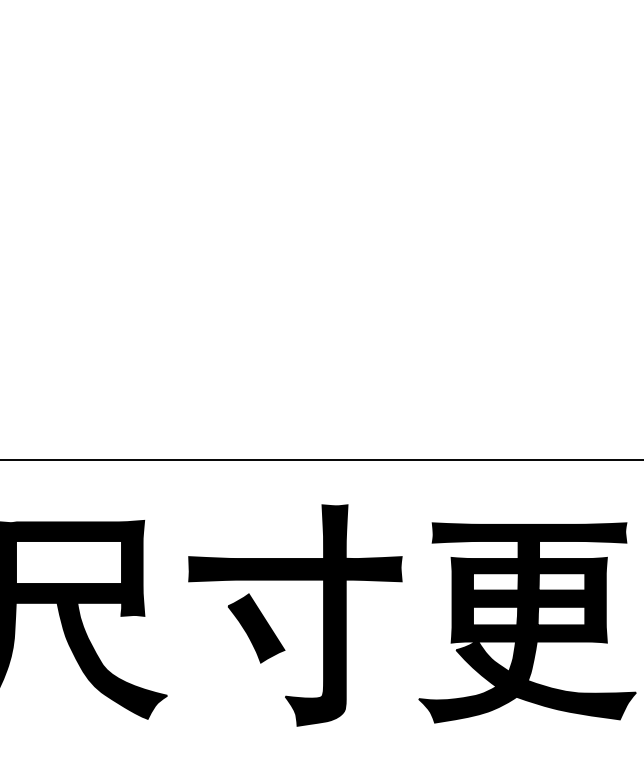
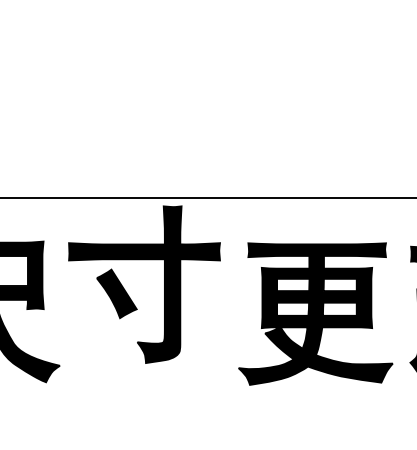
part: (272, 629) -> (128, 294), moved

